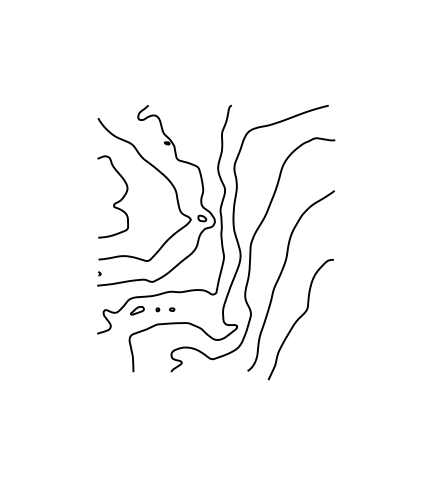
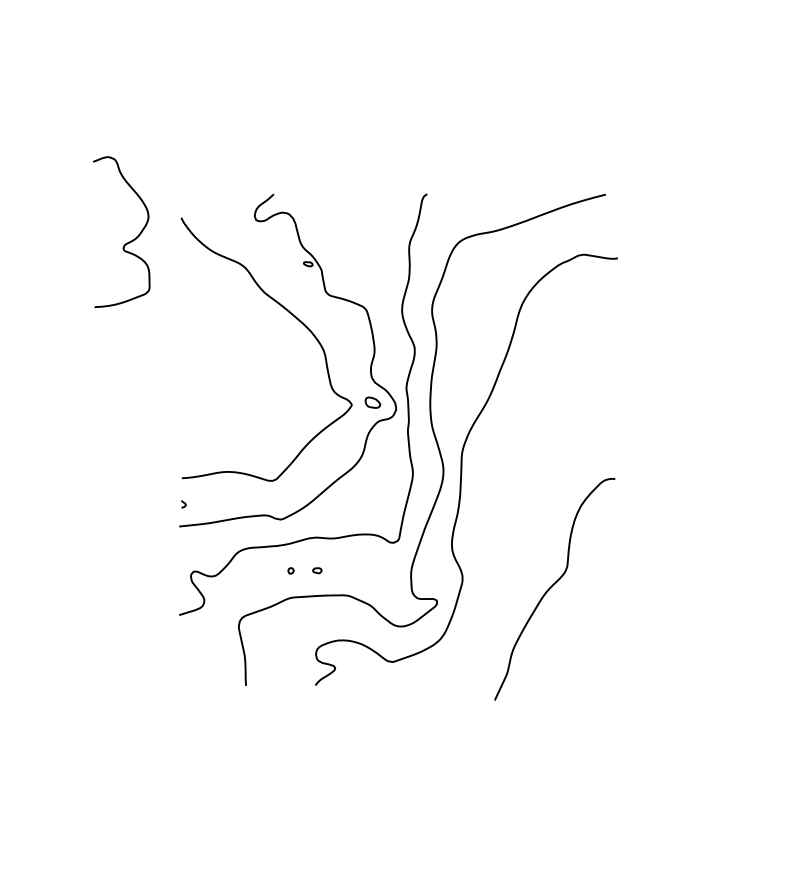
curve: (114, 202) -> (124, 242), moved
curve: (280, 277) -> (517, 511), removed
part: (137, 310) -> (253, 572), removed

